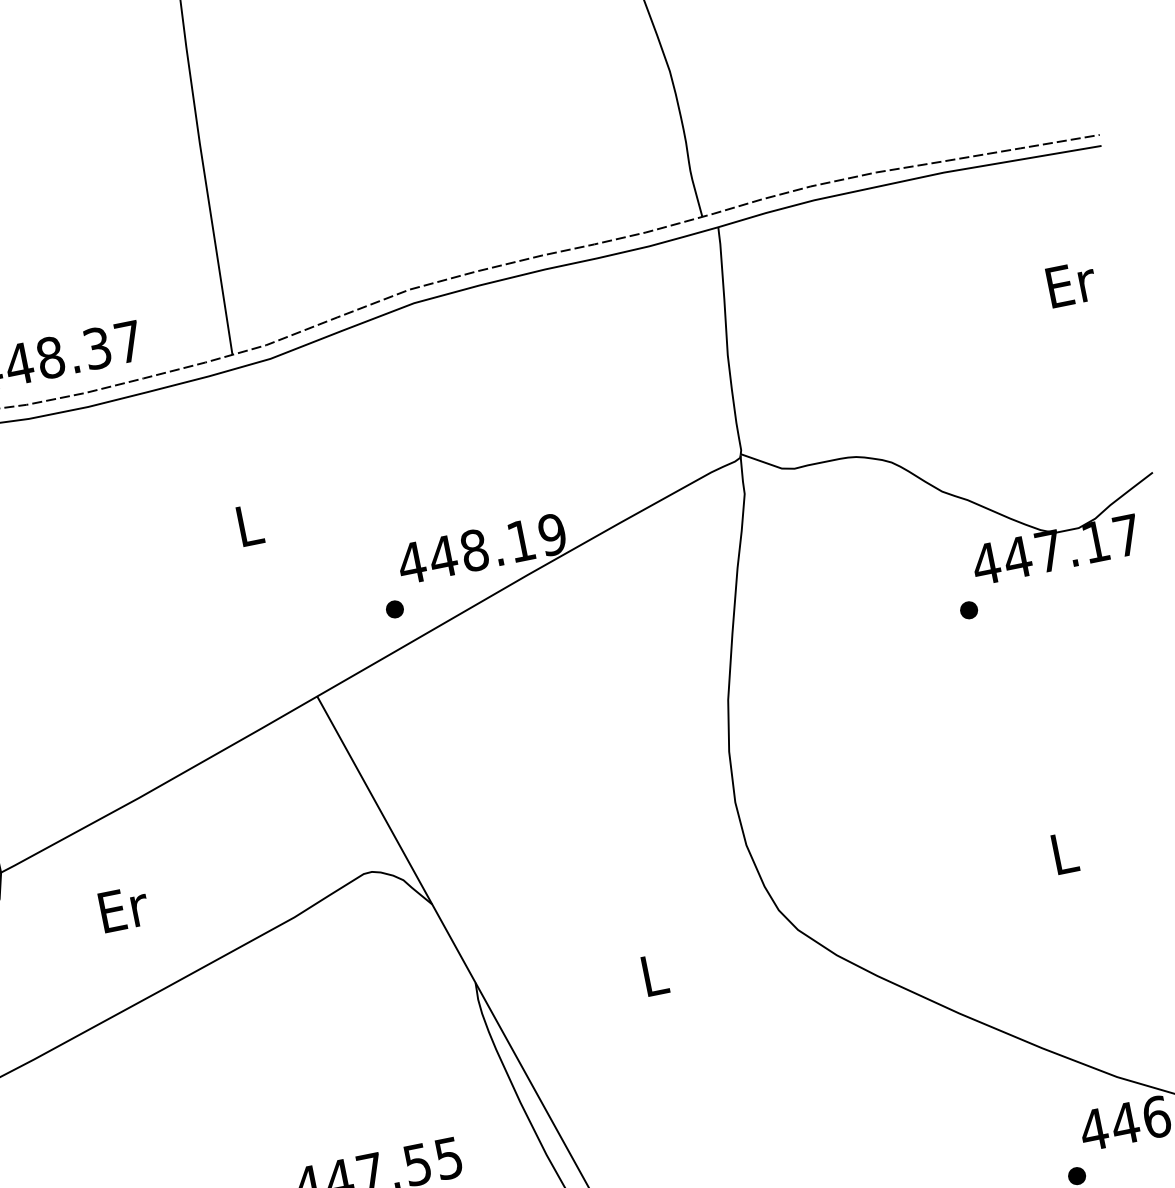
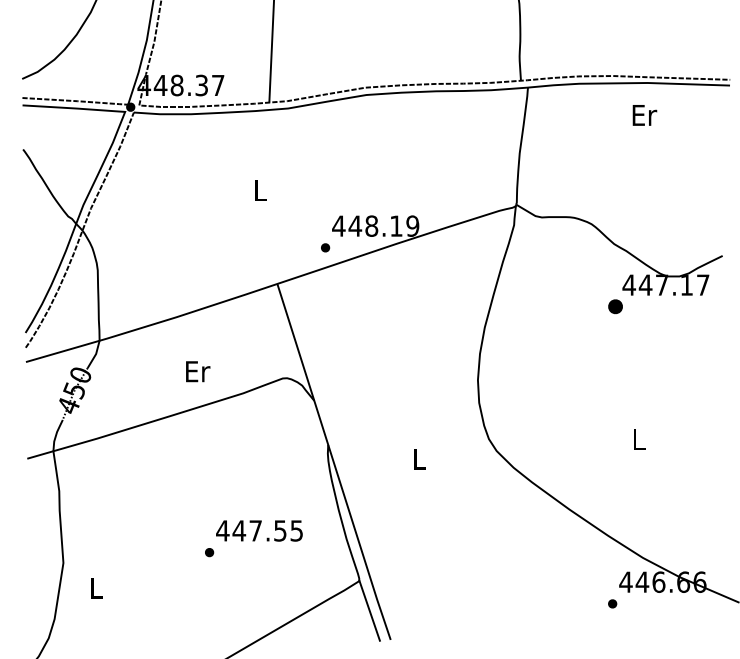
text: (1071, 284) -> (644, 115), moved
part: (968, 609) -> (615, 306), size x1.6
text: (124, 908) -> (198, 371), moved

